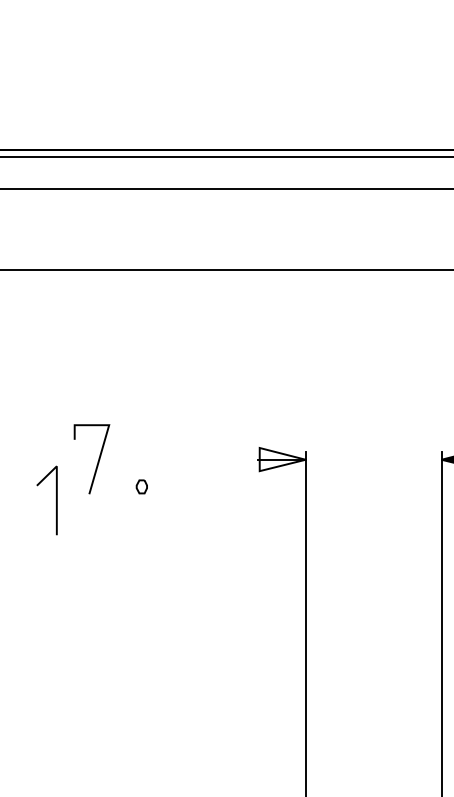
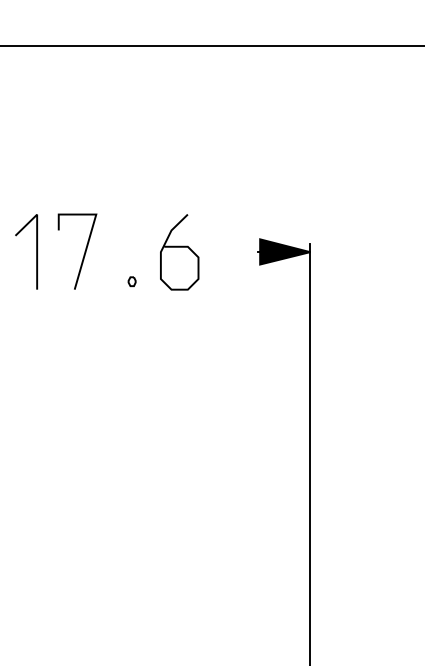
curve: (185, 455) -> (179, 247), added
fill: (282, 459) -> (284, 251), added
part: (142, 486) -> (132, 281), size x0.62
line: (56, 500) -> (36, 251), moved

